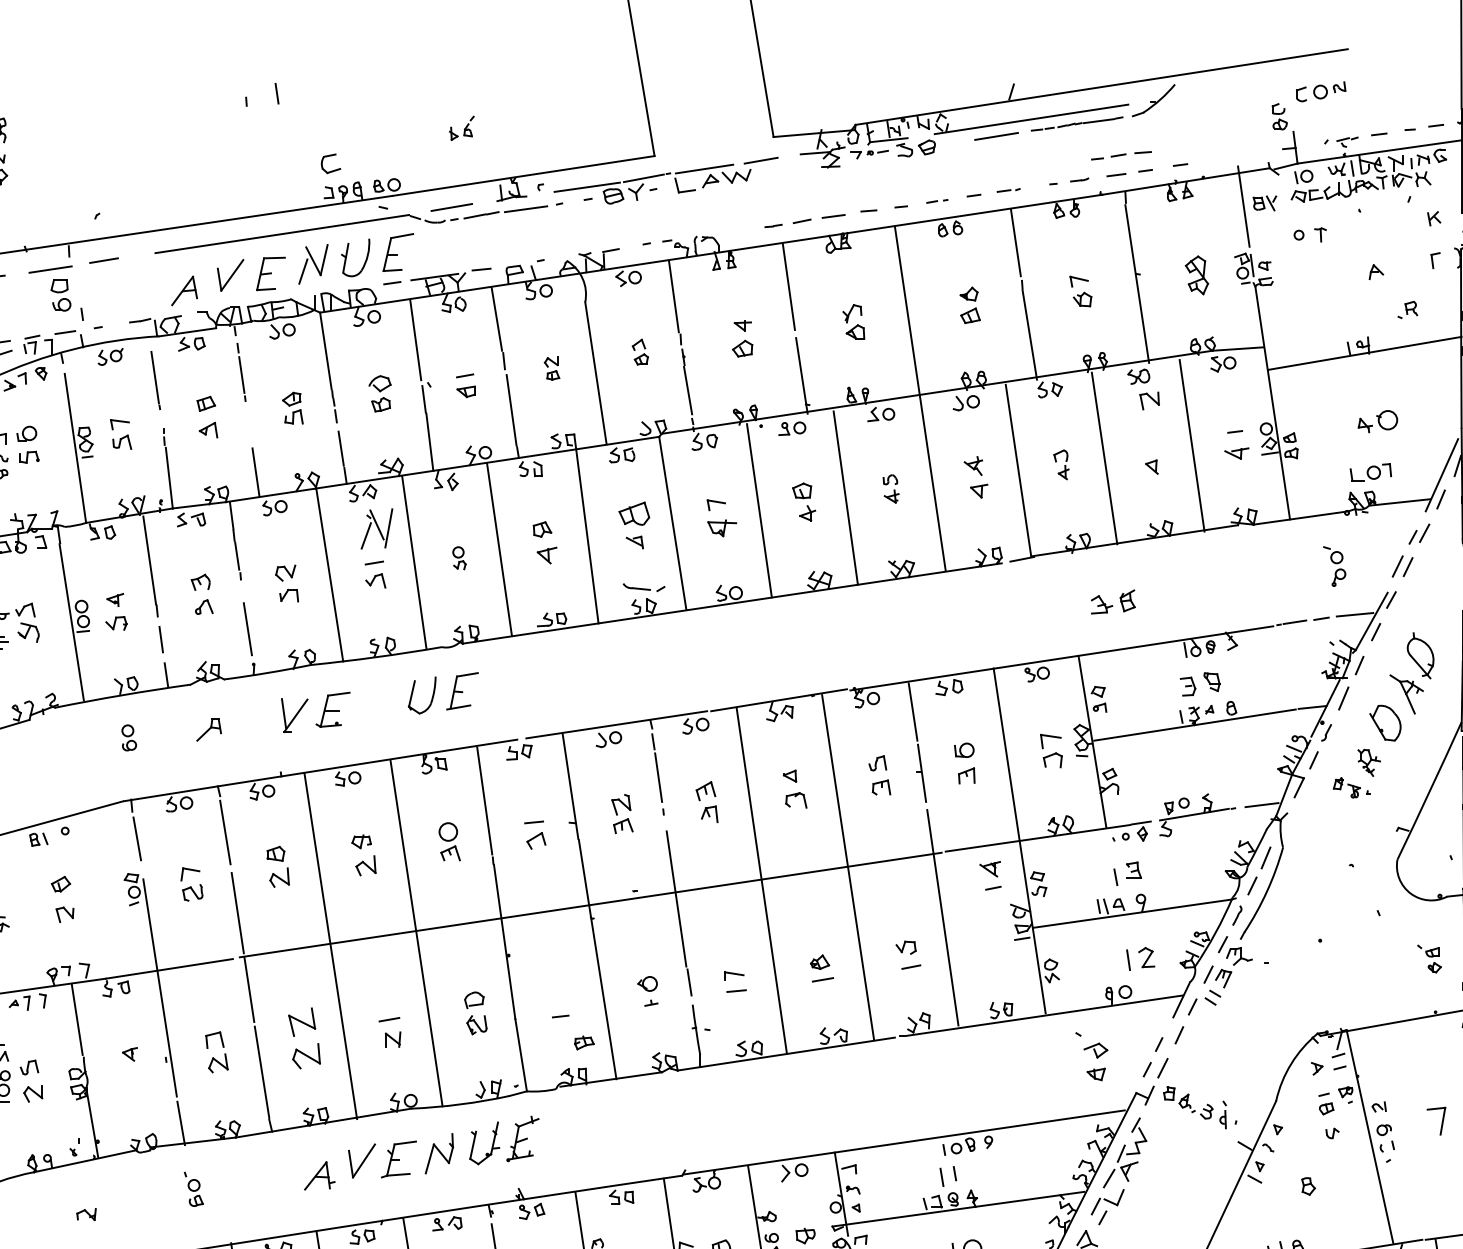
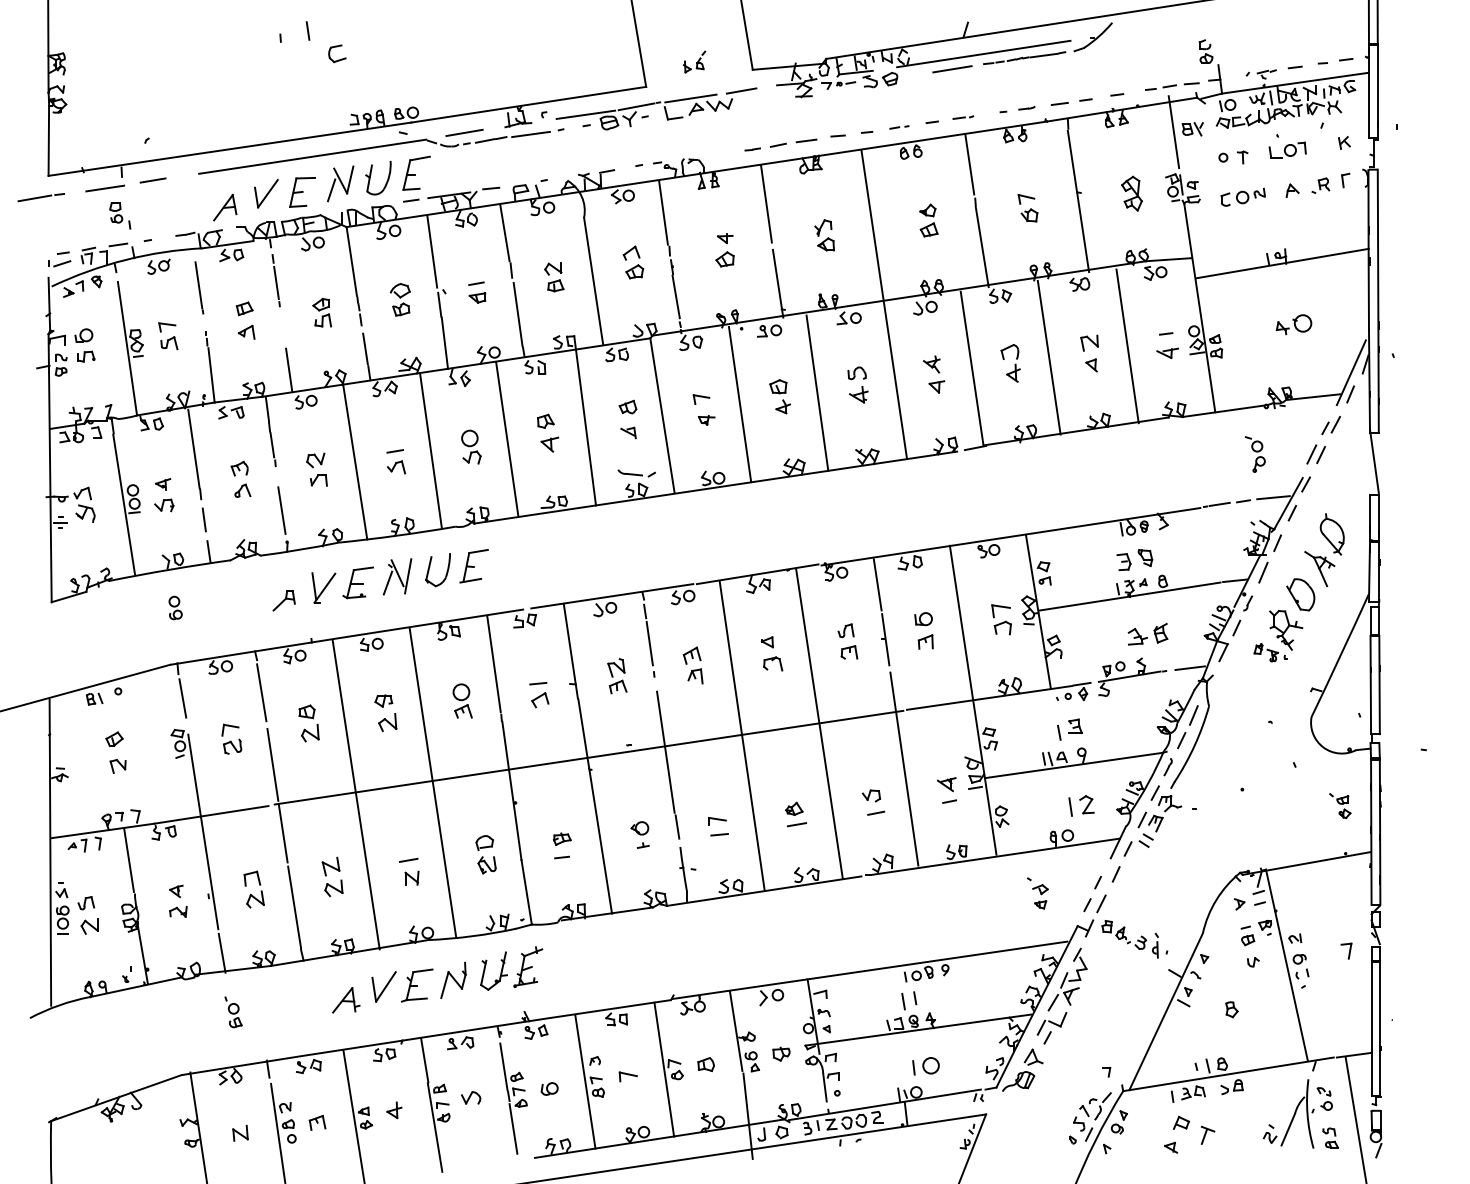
part: (1320, 90) -> (1242, 196), moved
part: (461, 127) -> (694, 61), moved
part: (1121, 155) -> (1172, 86), moved
part: (331, 163) -> (337, 53), moved
part: (67, 299) -> (120, 215), size x0.71
part: (1407, 309) -> (1320, 185), moved
part: (640, 352) -> (633, 262), size x1.43
part: (552, 368) -> (554, 277), size x1.43
part: (1149, 400) -> (1089, 342), moved
part: (1061, 464) -> (1010, 363), size x1.43
part: (1370, 471) -> (1287, 149), moved
part: (890, 488) -> (857, 384), size x1.43
part: (633, 512) -> (627, 406), size x0.62
part: (376, 528) -> (397, 576), moved
part: (721, 528) -> (706, 420), size x0.62
part: (459, 557) -> (471, 446), size x1.67
part: (1112, 602) -> (1147, 634), moved
part: (208, 729) -> (283, 600), moved
part: (1369, 763) -> (1286, 630), size x1.67
part: (989, 875) -> (946, 790), moved
part: (304, 1037) -> (332, 876), size x0.71
part: (584, 1042) -> (562, 838), moved
part: (1091, 1056) -> (1037, 893), size x0.71
part: (1436, 1120) -> (1346, 950), size x0.62
part: (86, 1214) -> (178, 911), moved

